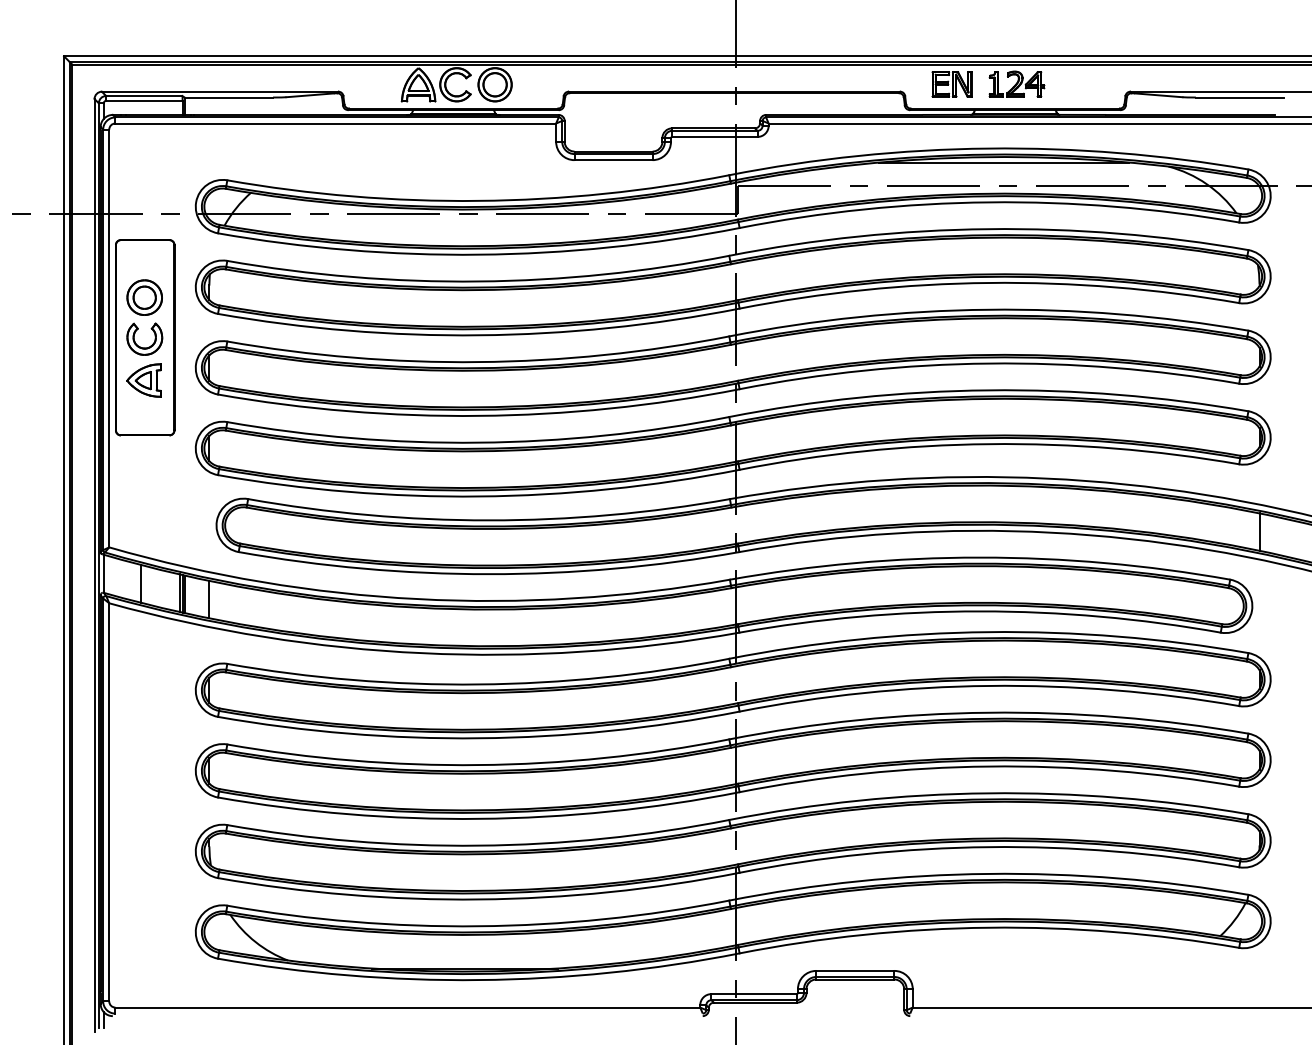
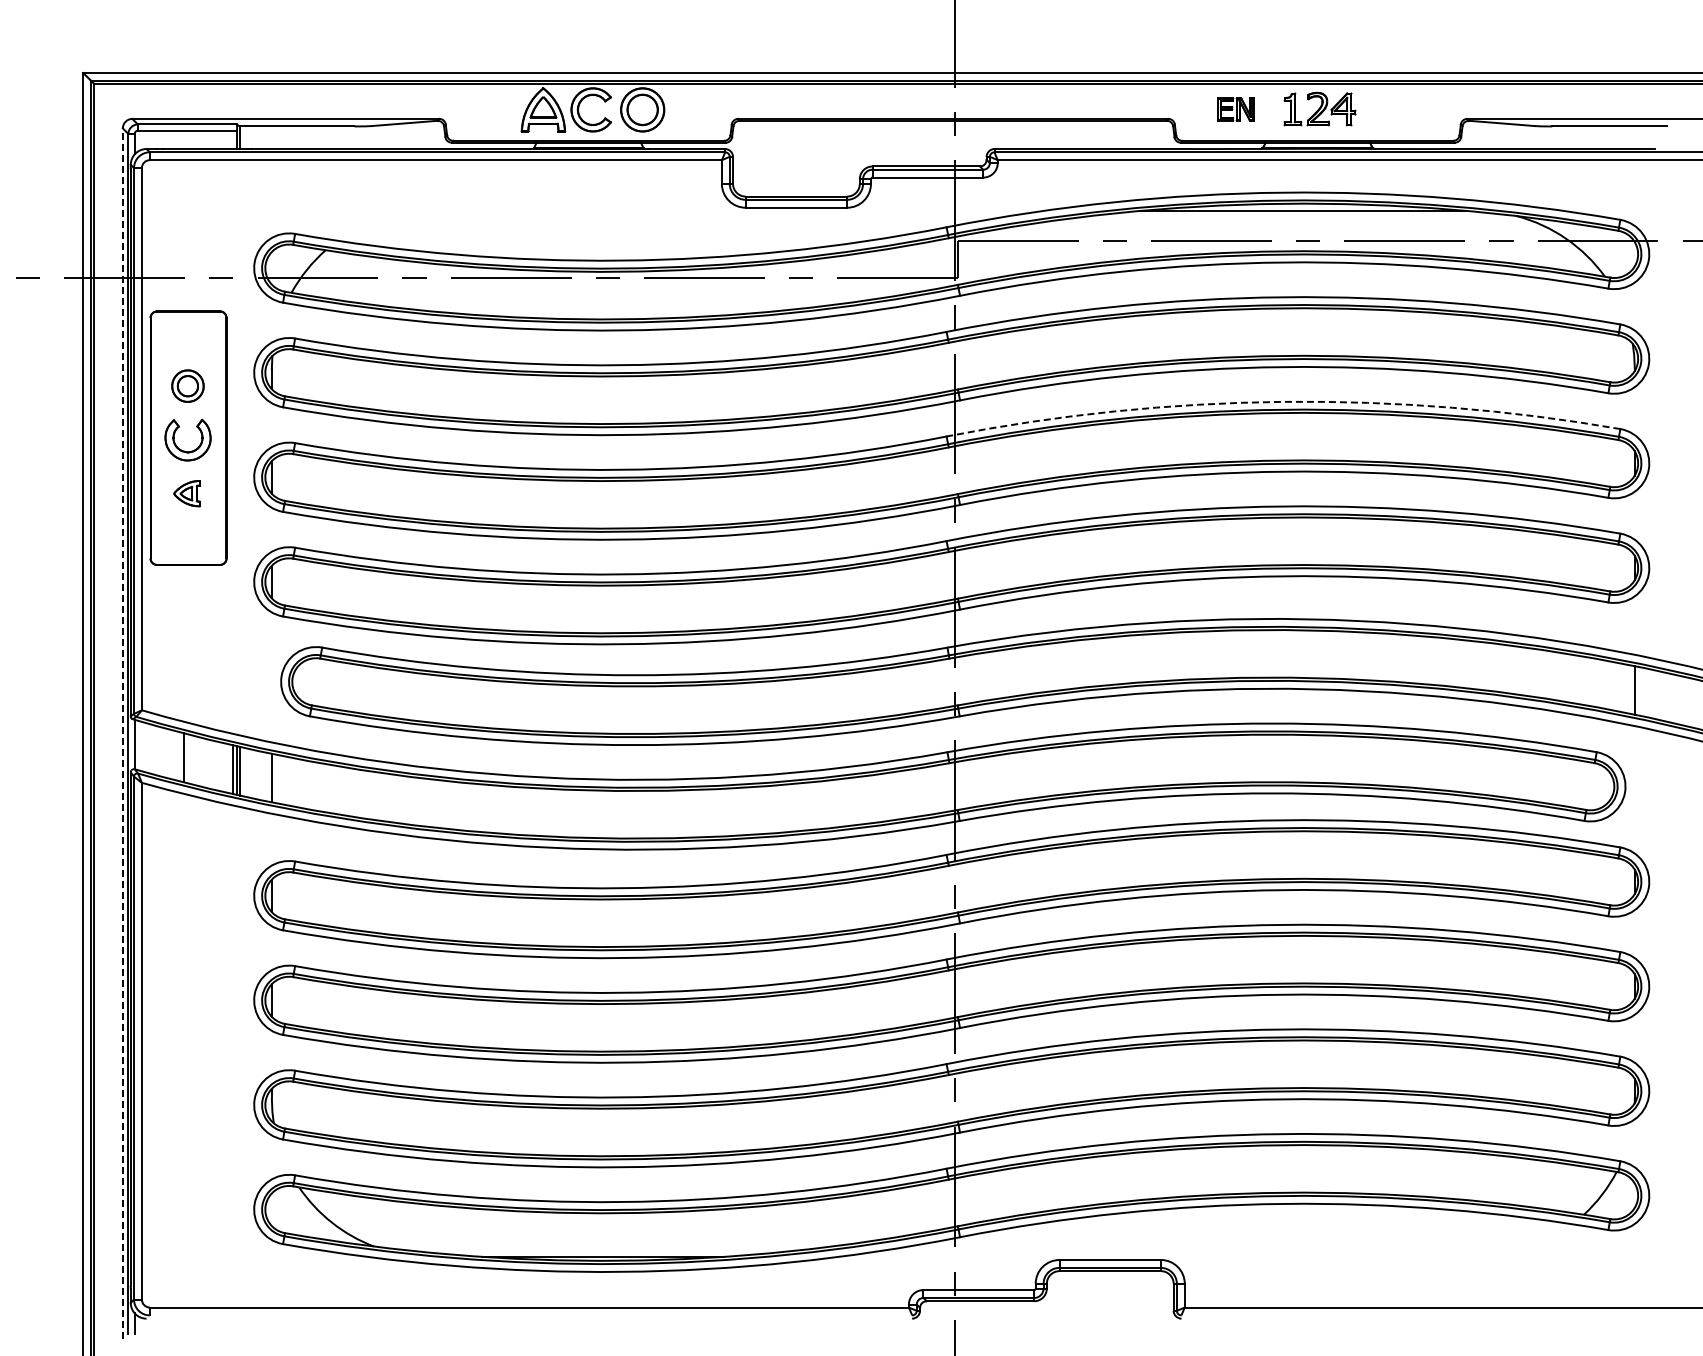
part: (951, 84) -> (1235, 109), size x0.7
part: (144, 297) -> (187, 385), size x0.7
arc: (988, 309) -> (1283, 401), solid -> dashed
part: (143, 380) -> (186, 493), size x0.6
line: (94, 565) -> (122, 733), solid -> dashed

